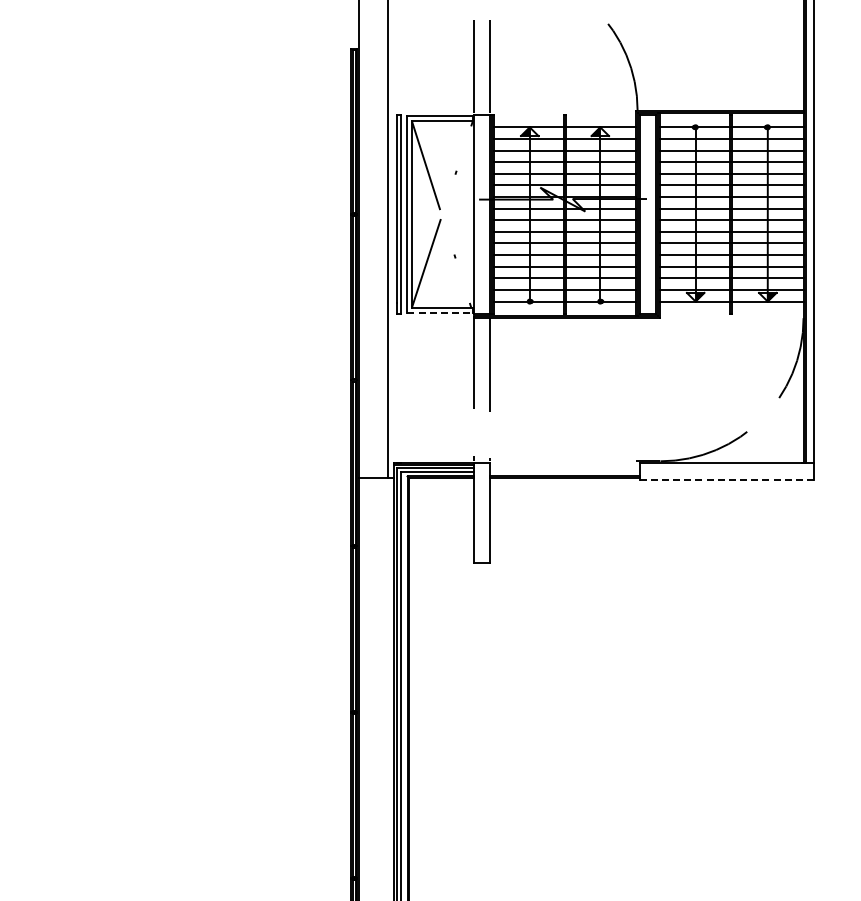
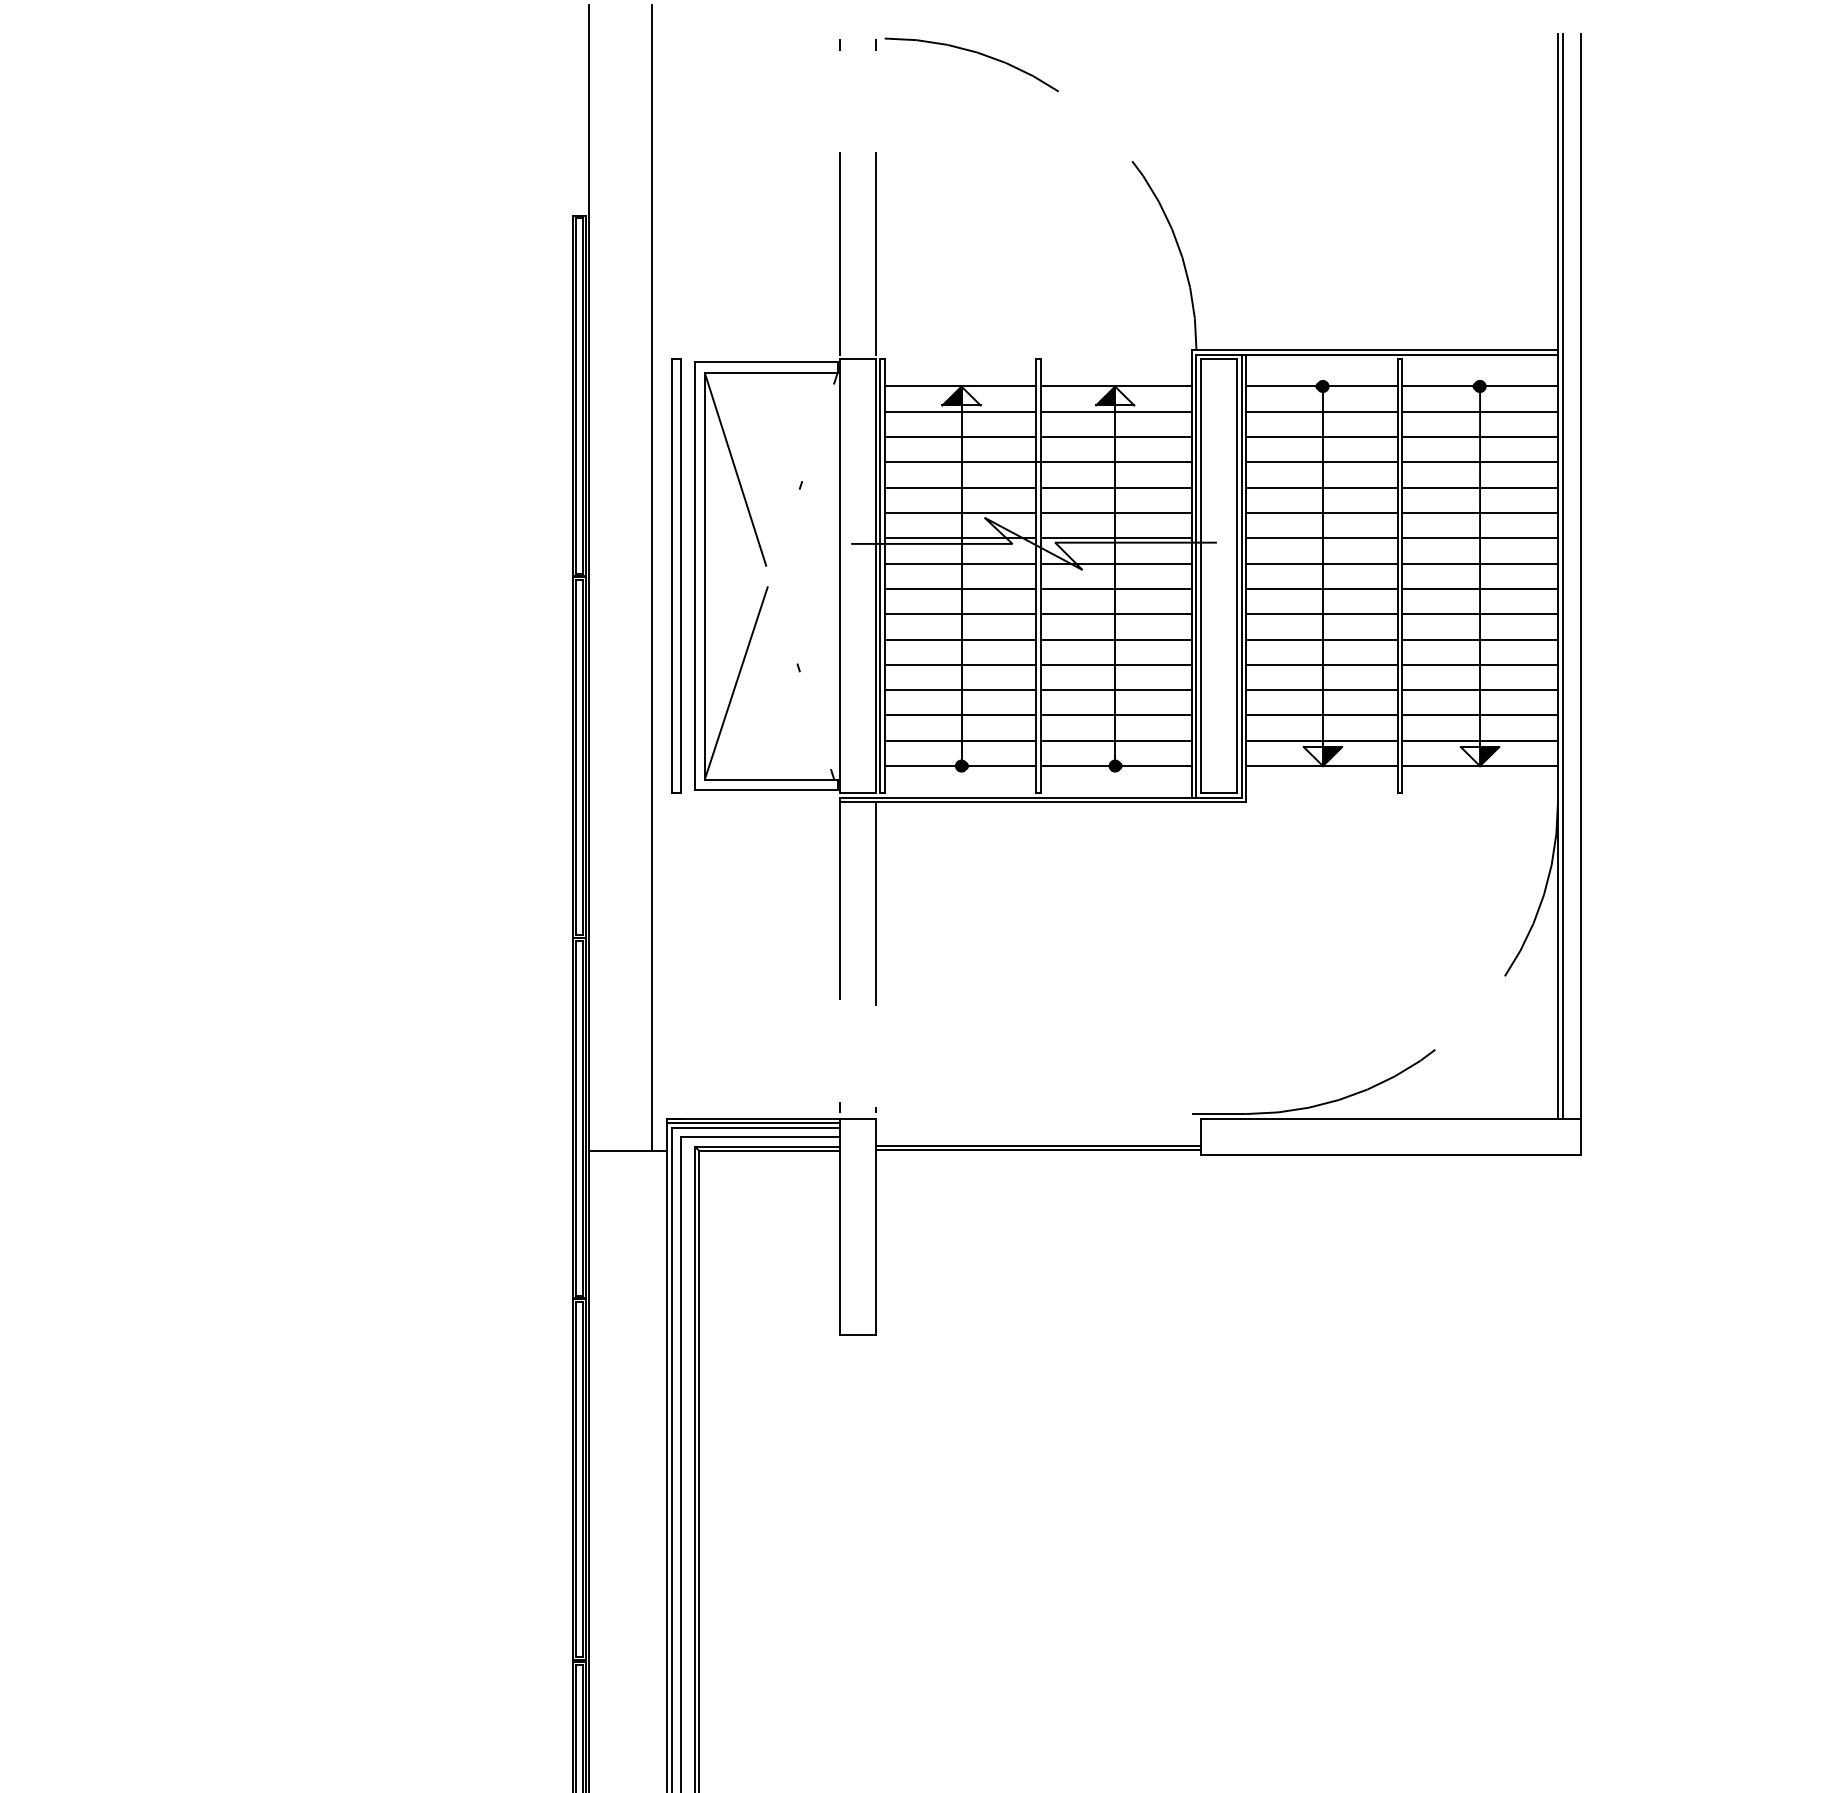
line: (440, 312) -> (767, 789), dashed -> solid
line: (726, 479) -> (1390, 1153), dashed -> solid

